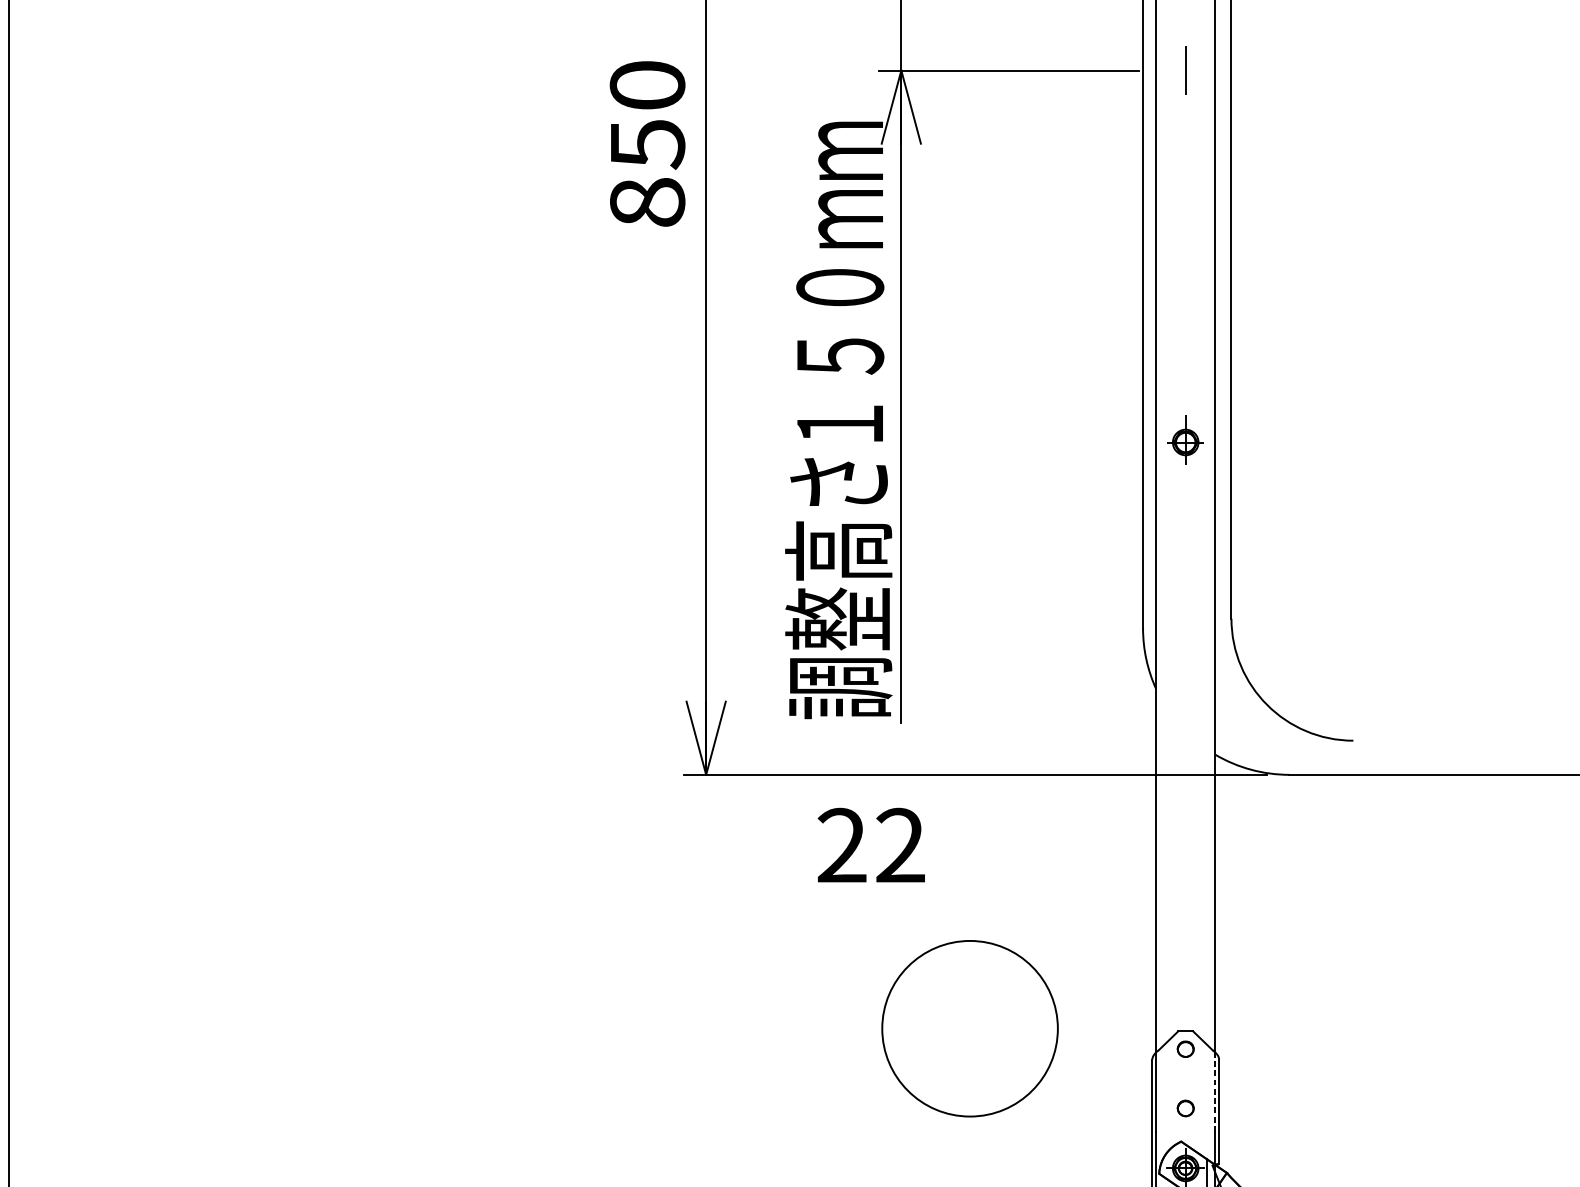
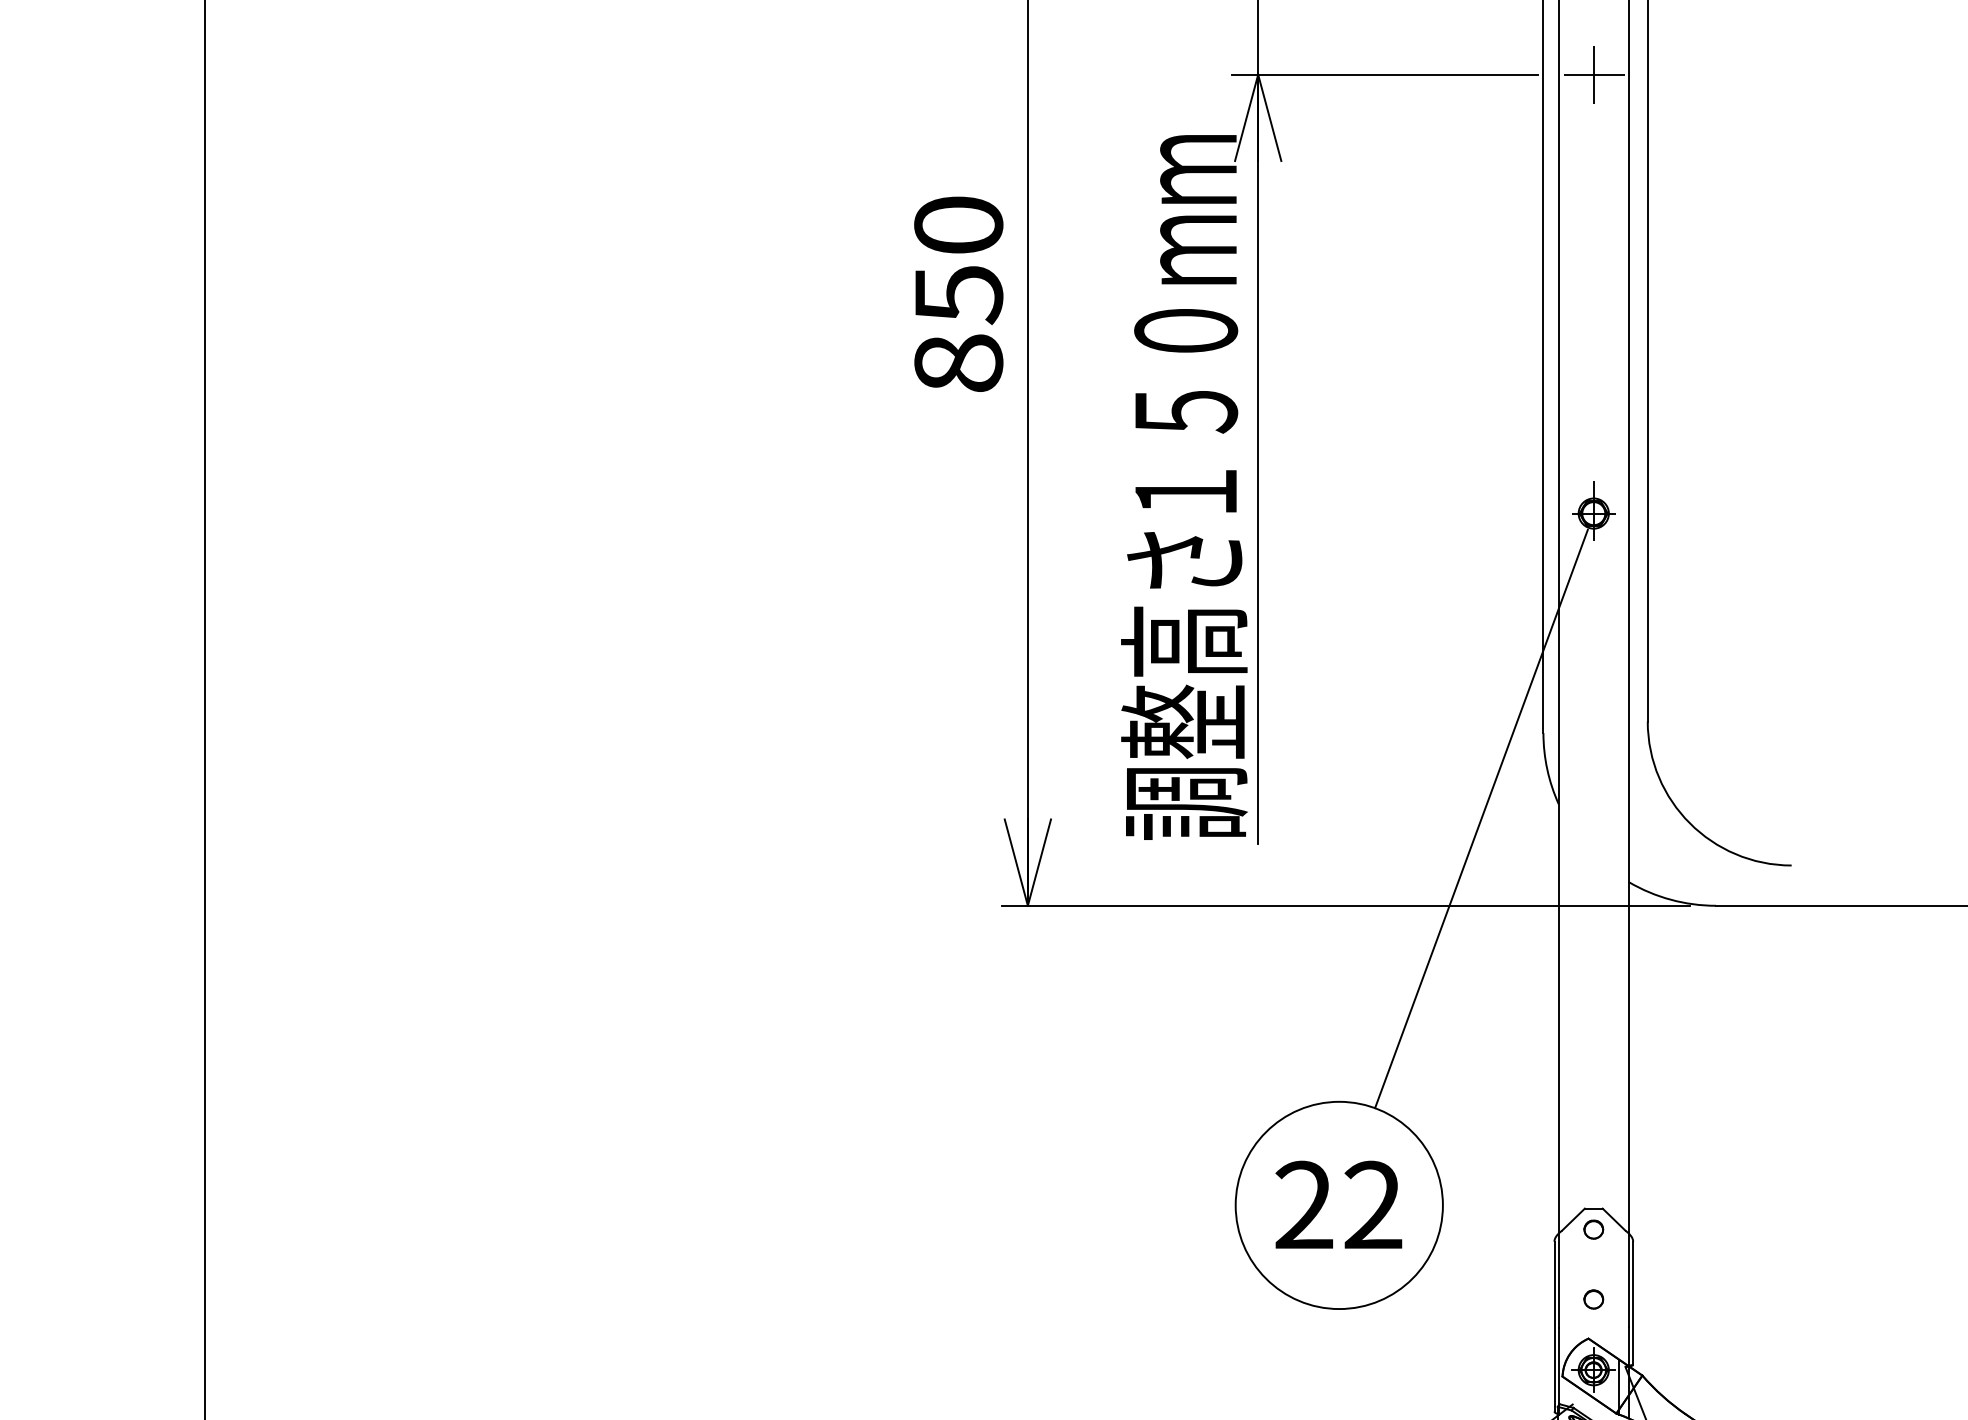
line: (1186, 70) -> (1594, 74), added
text: (647, 143) -> (958, 293), moved
line: (1090, 700) -> (1481, 818), added
text: (871, 844) -> (1338, 1204), moved
line: (1215, 1092) -> (1628, 1280), dashed -> solid

